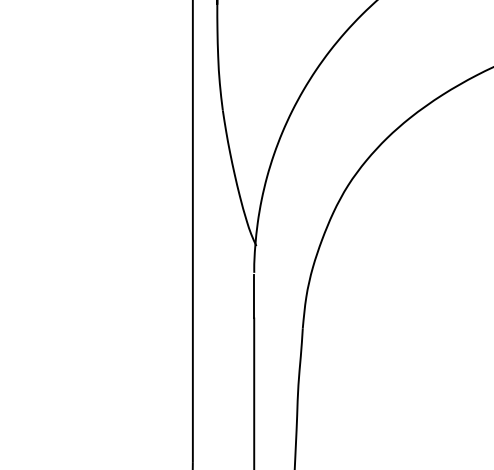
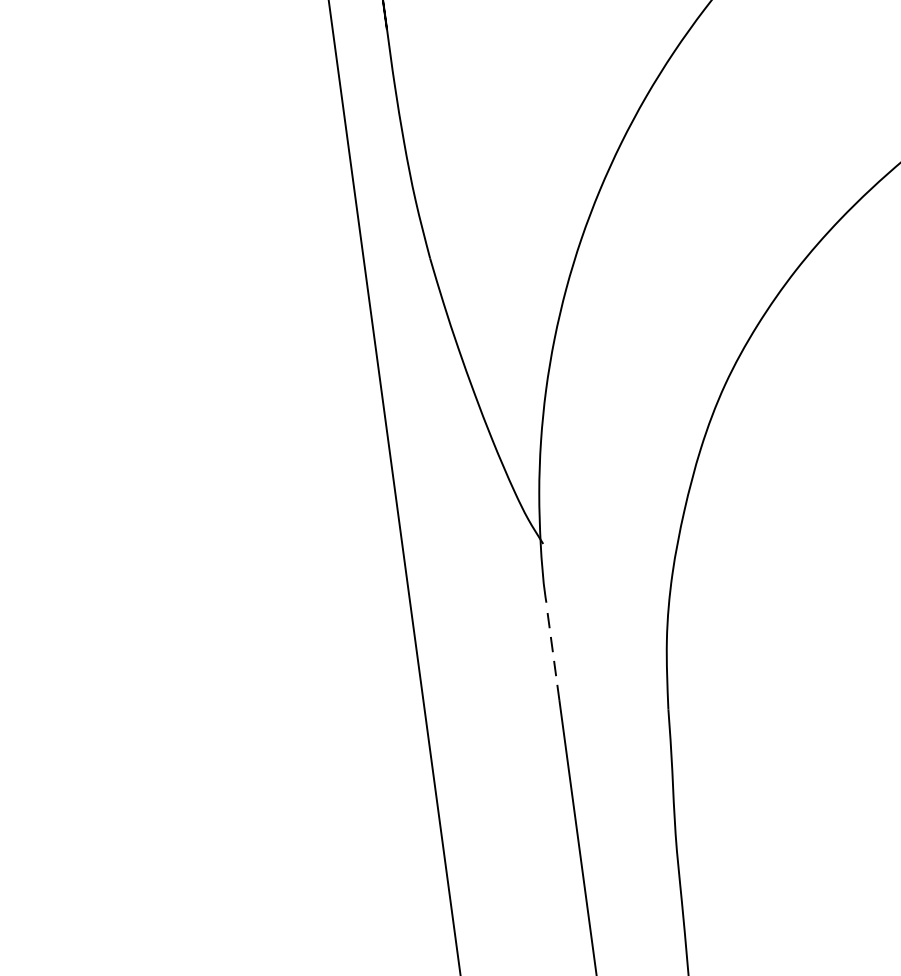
line: (254, 295) -> (553, 652), solid -> dashed

